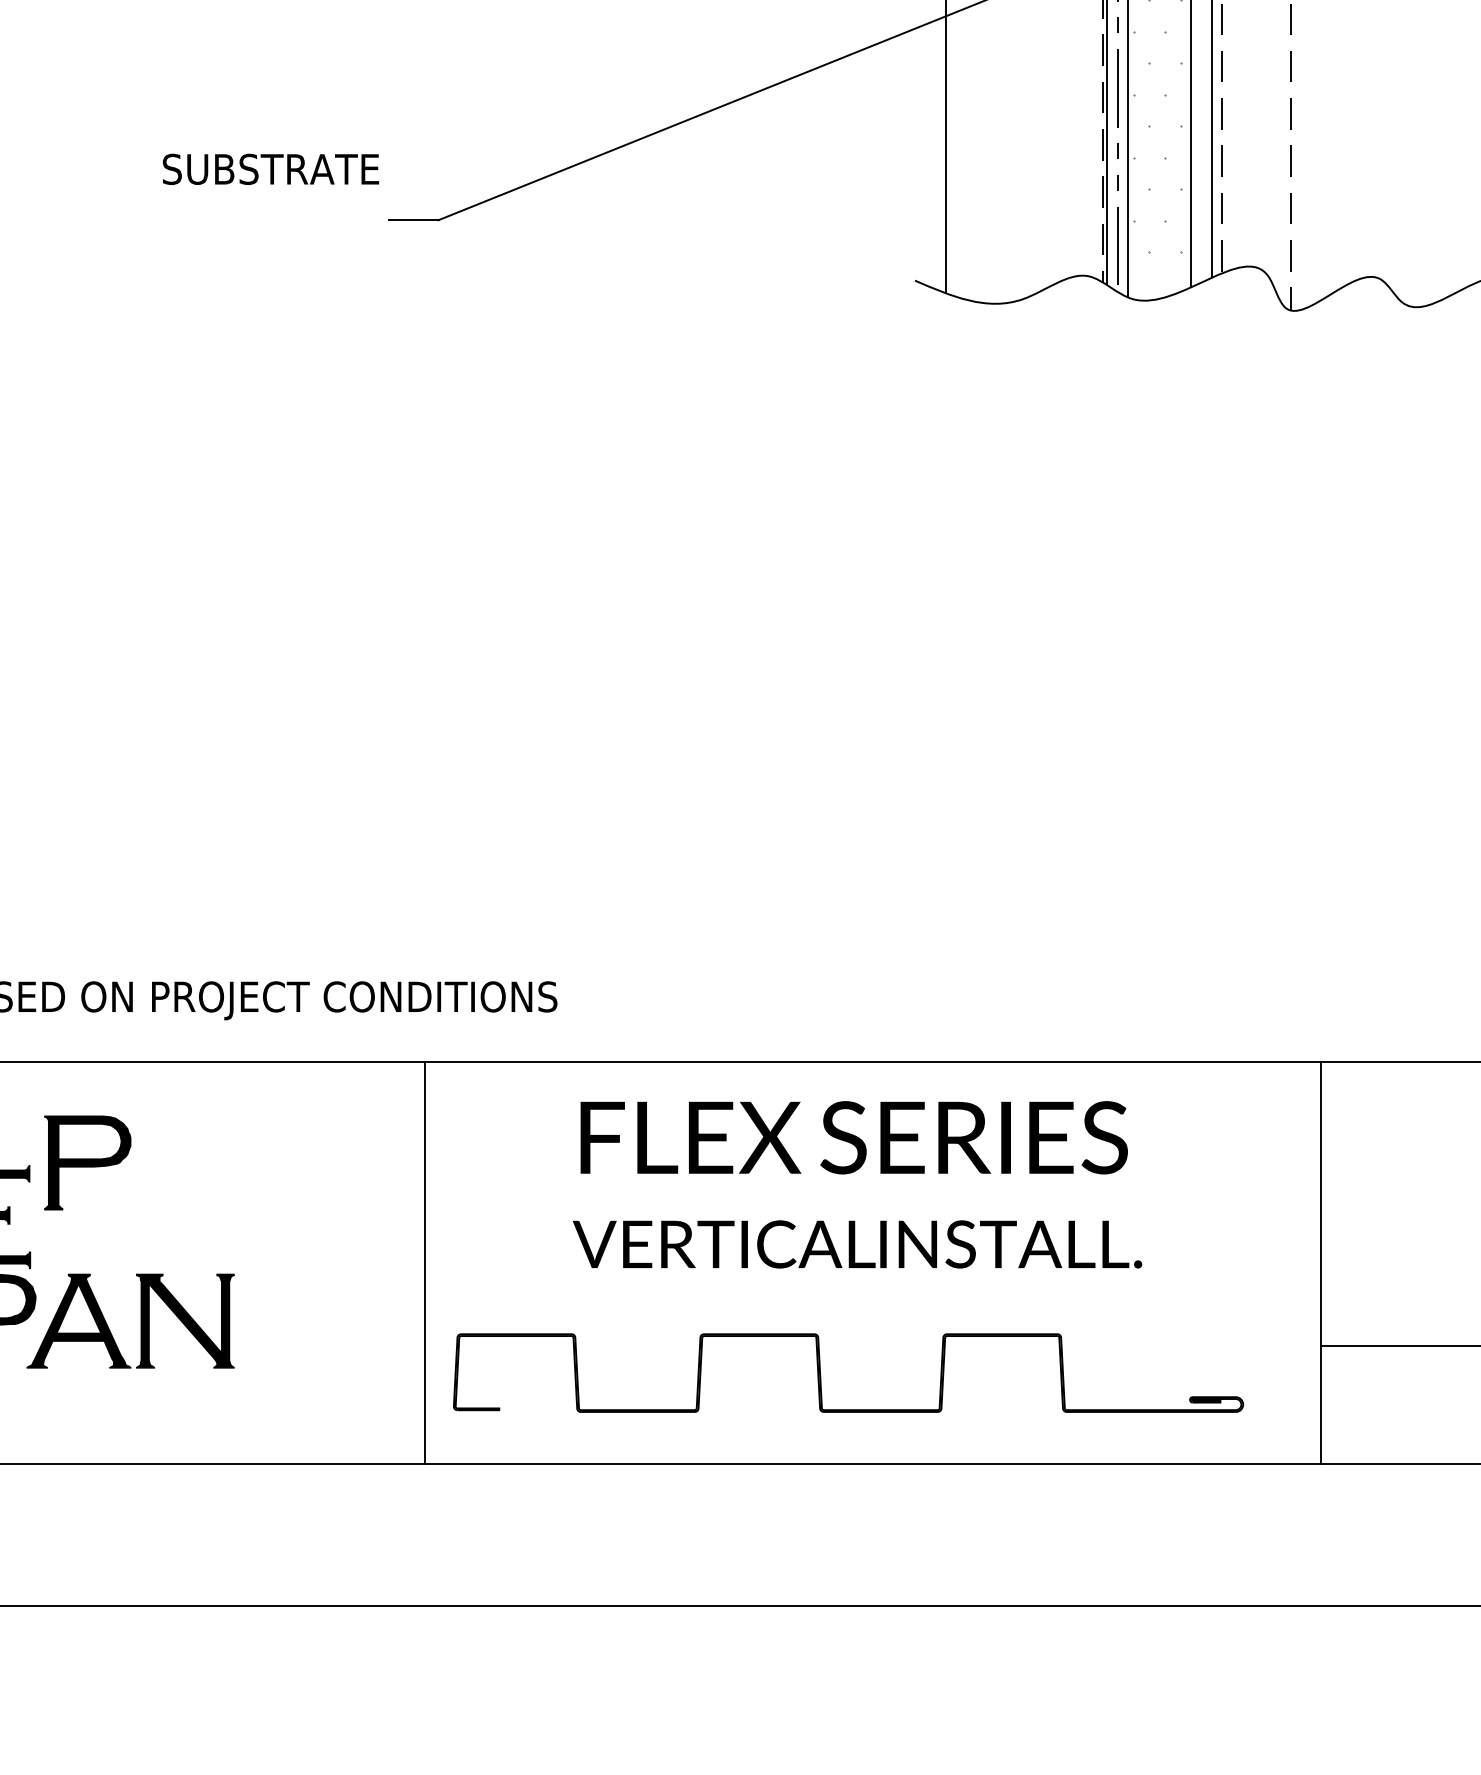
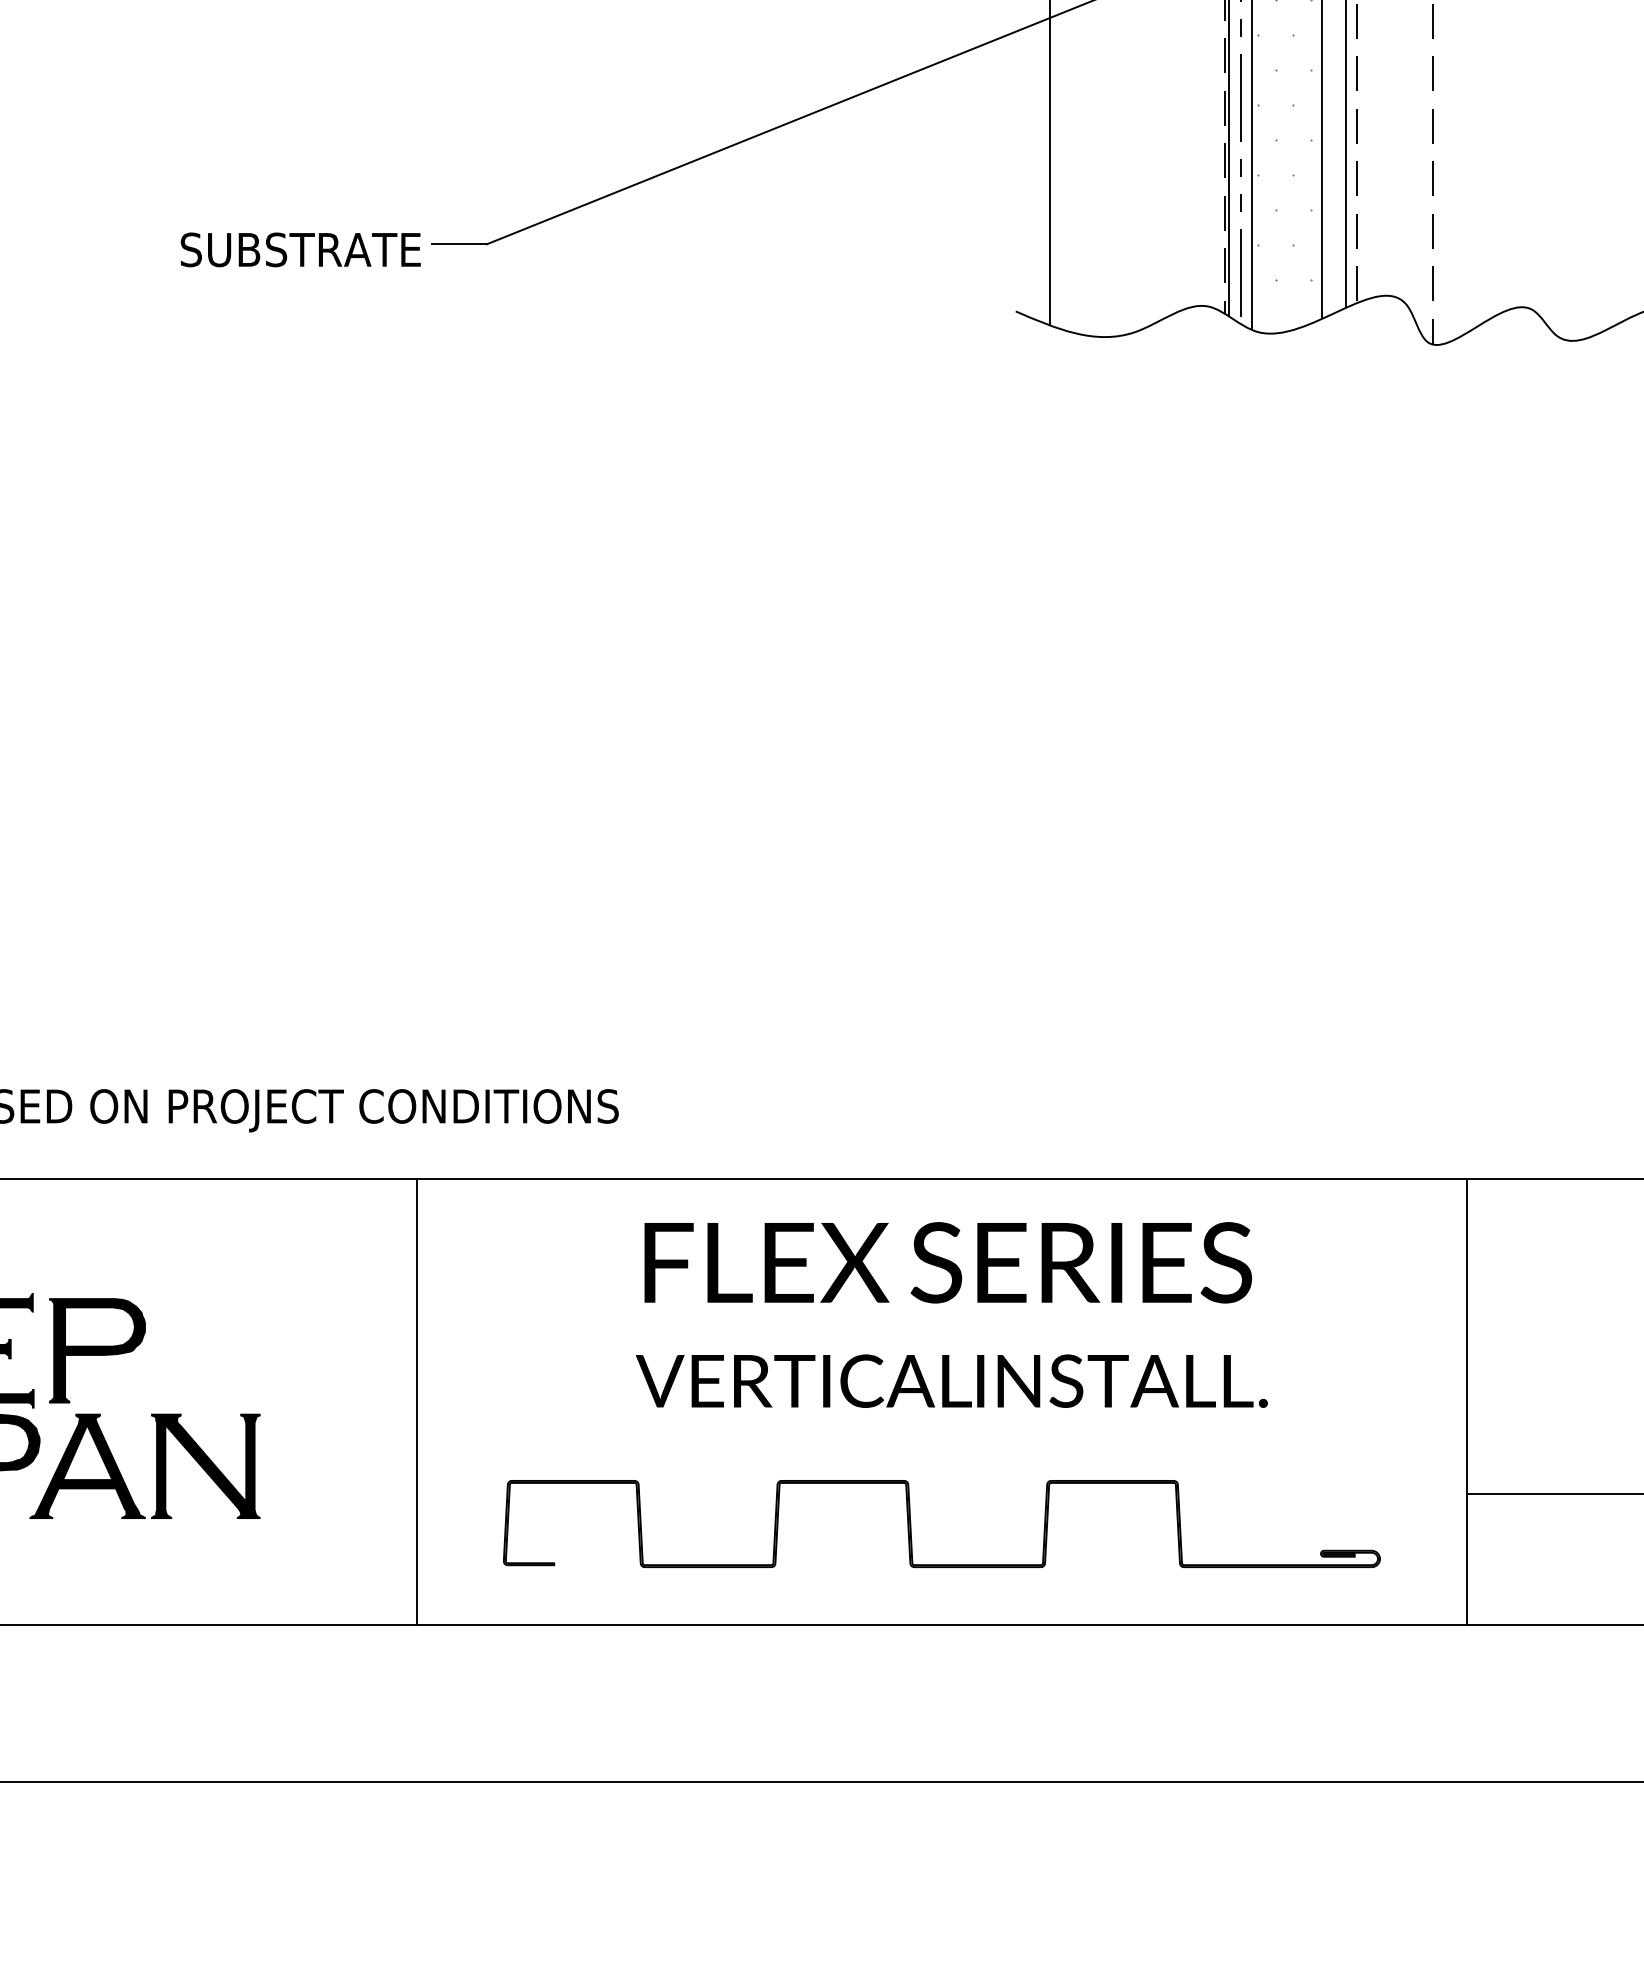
text: (270, 169) -> (300, 249), moved
part: (87, 1162) -> (97, 1350), moved
line: (424, 1262) -> (416, 1401), moved

